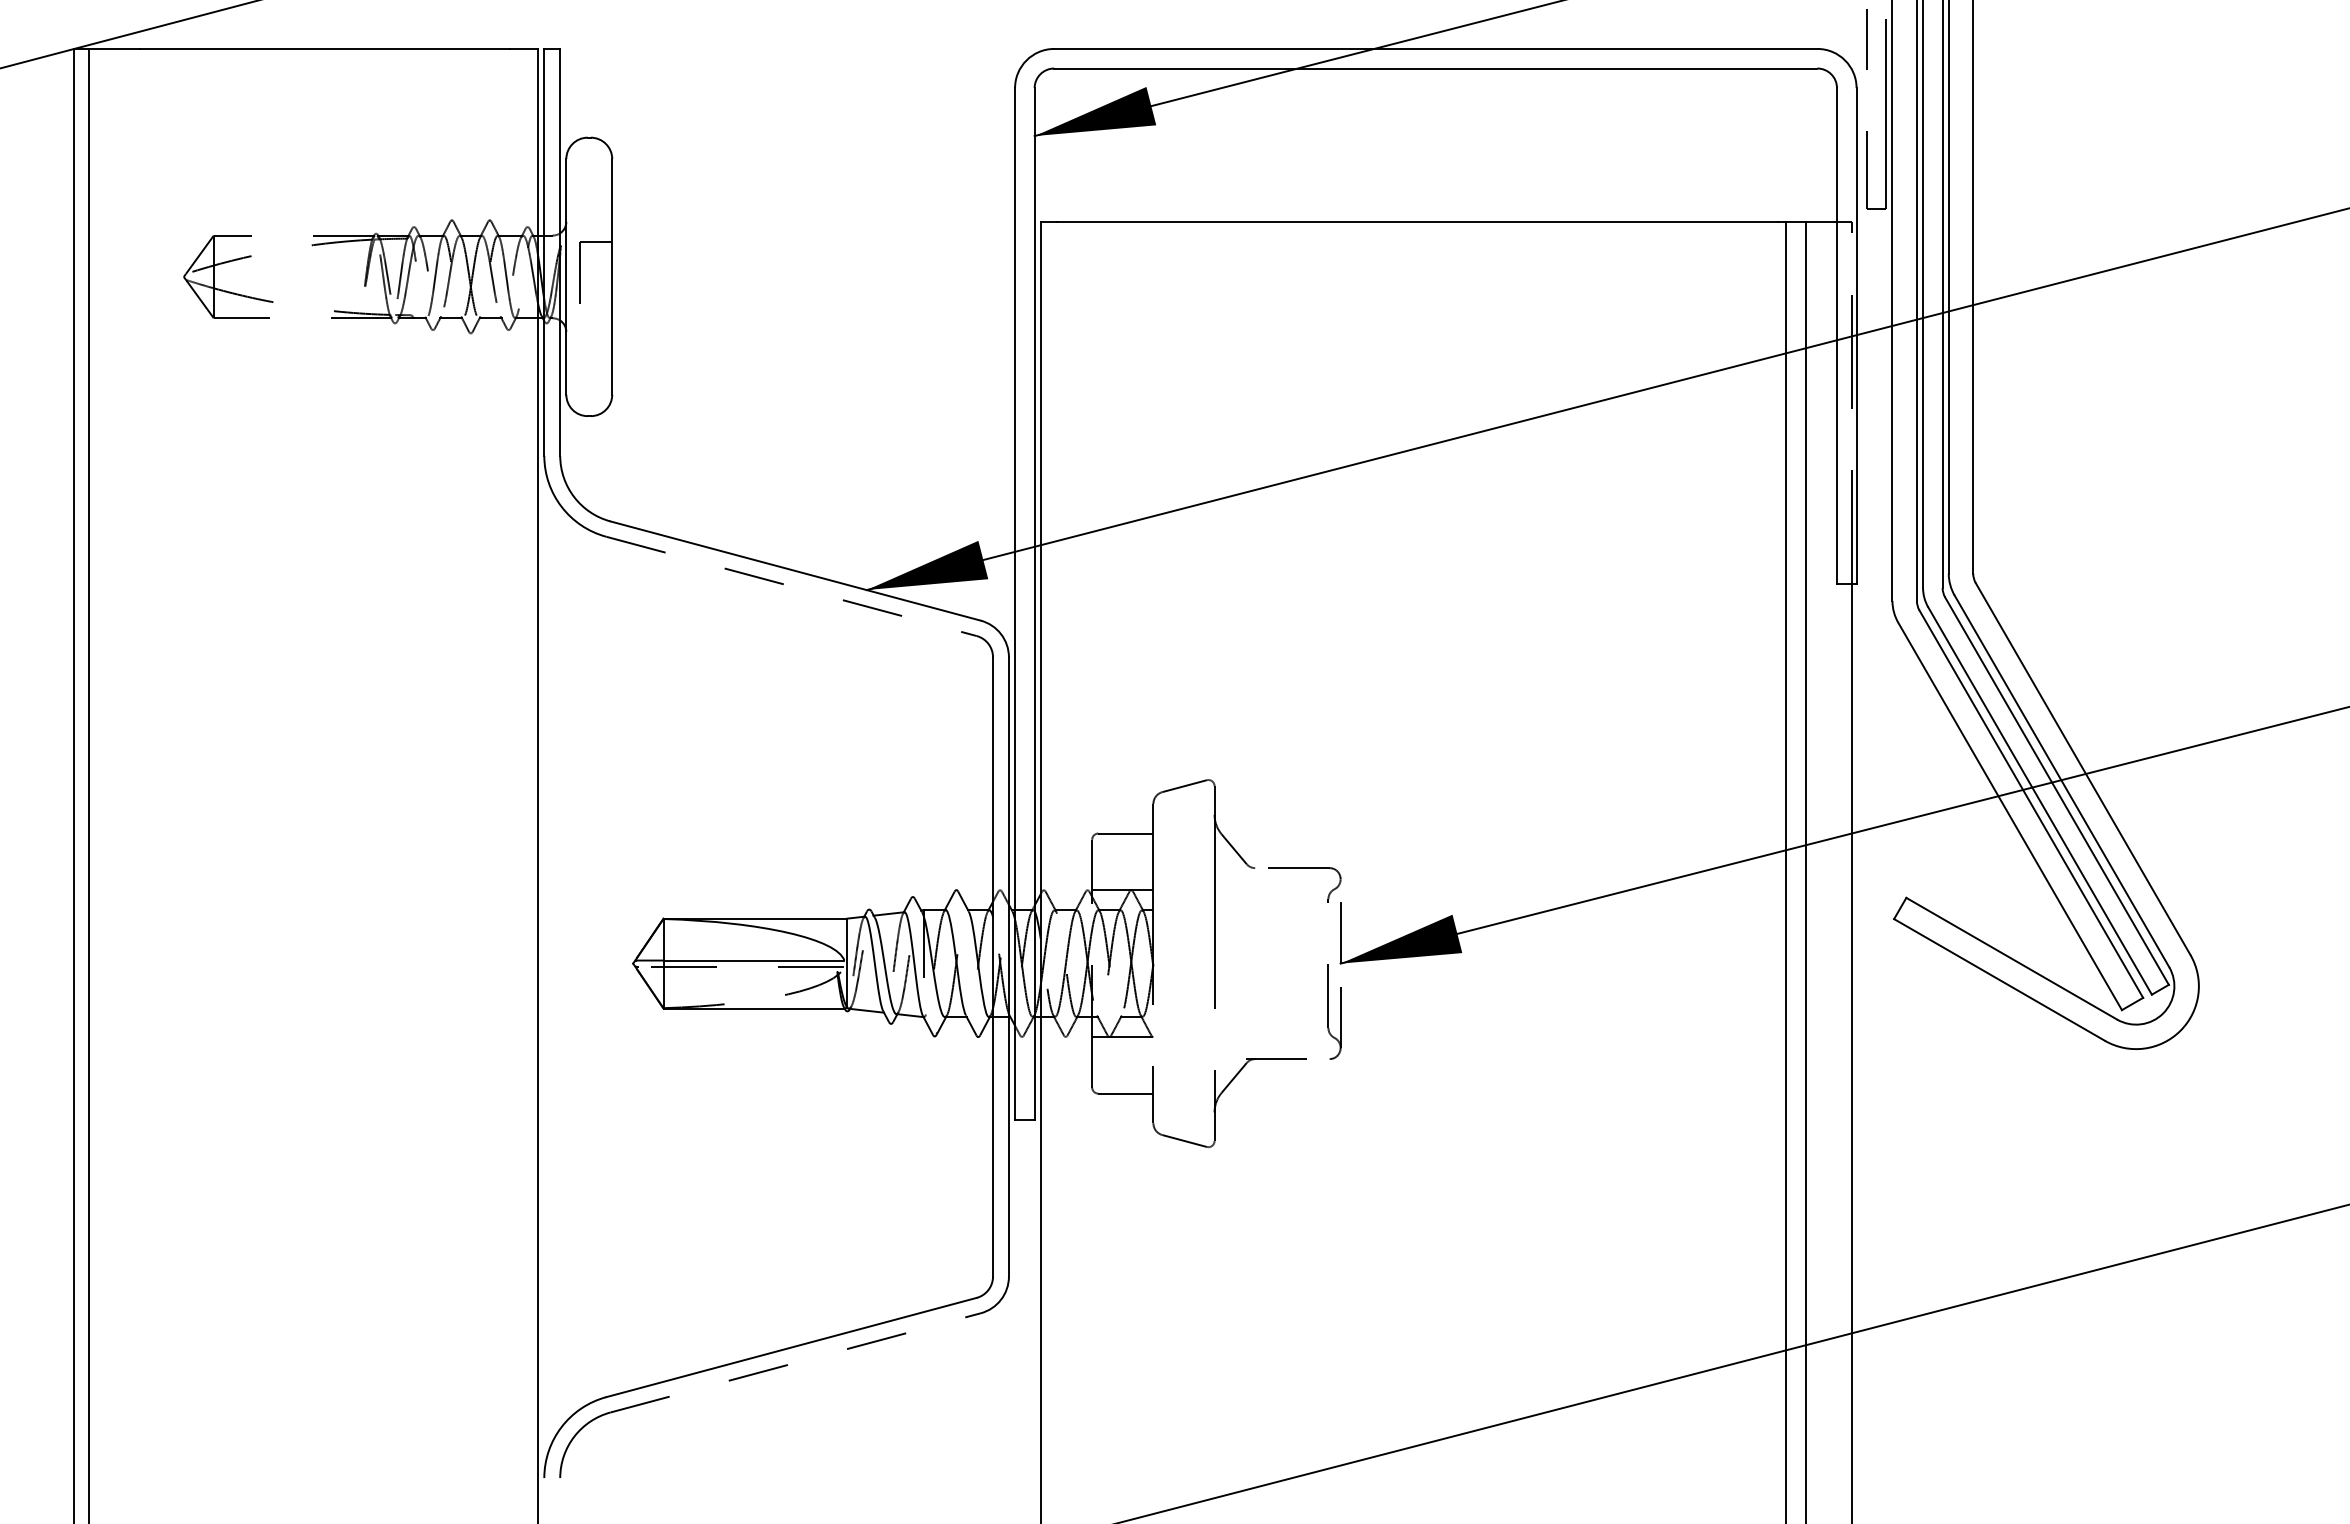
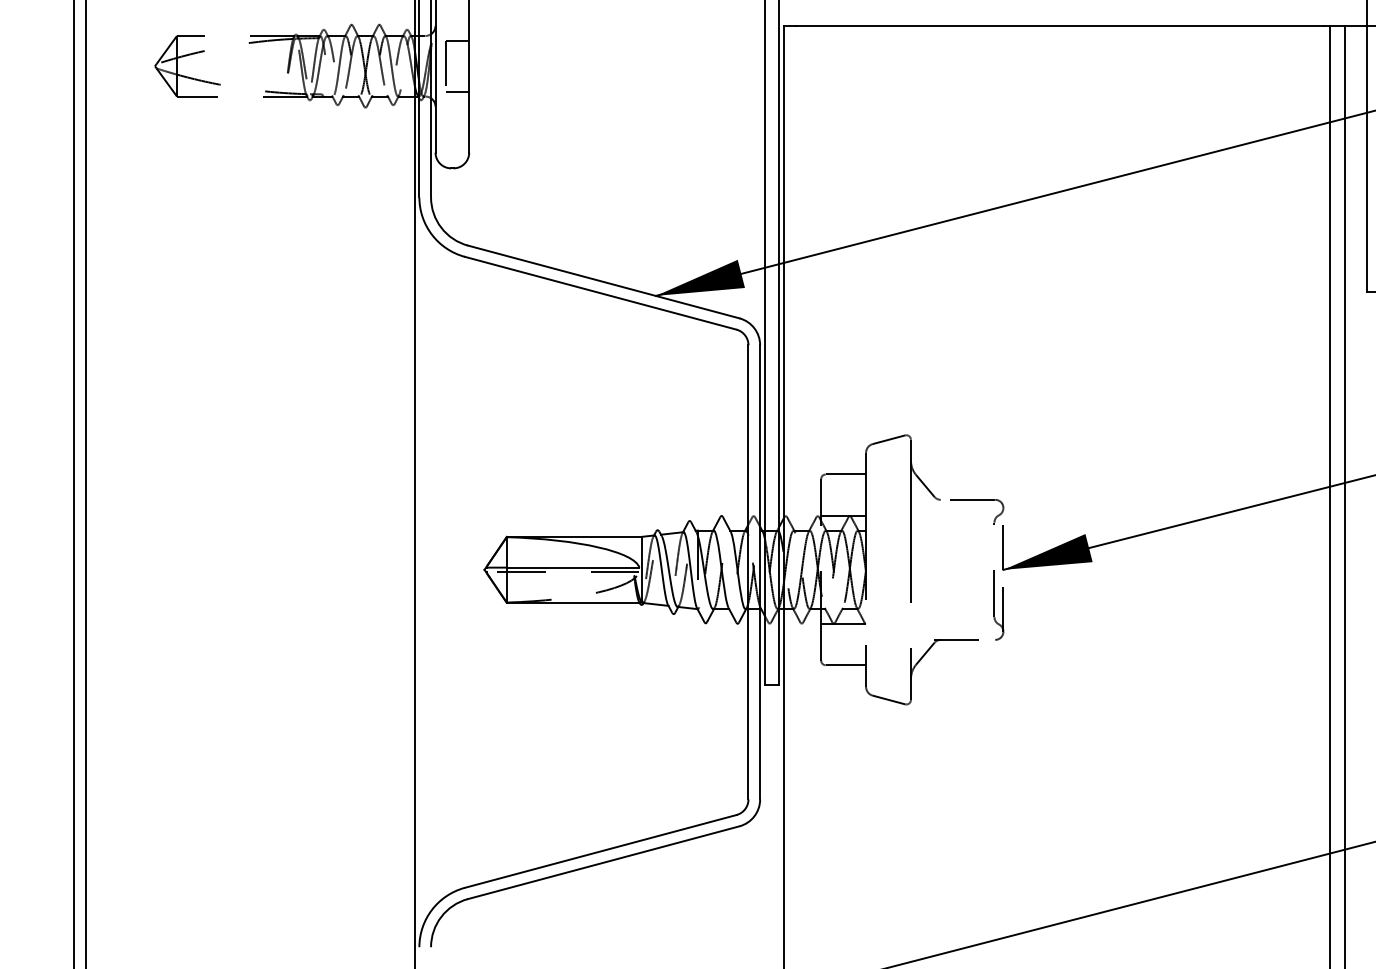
line: (596, 311) -> (457, 91), added
line: (791, 586) -> (600, 293), dashed -> solid
line: (795, 1362) -> (603, 862), dashed -> solid

